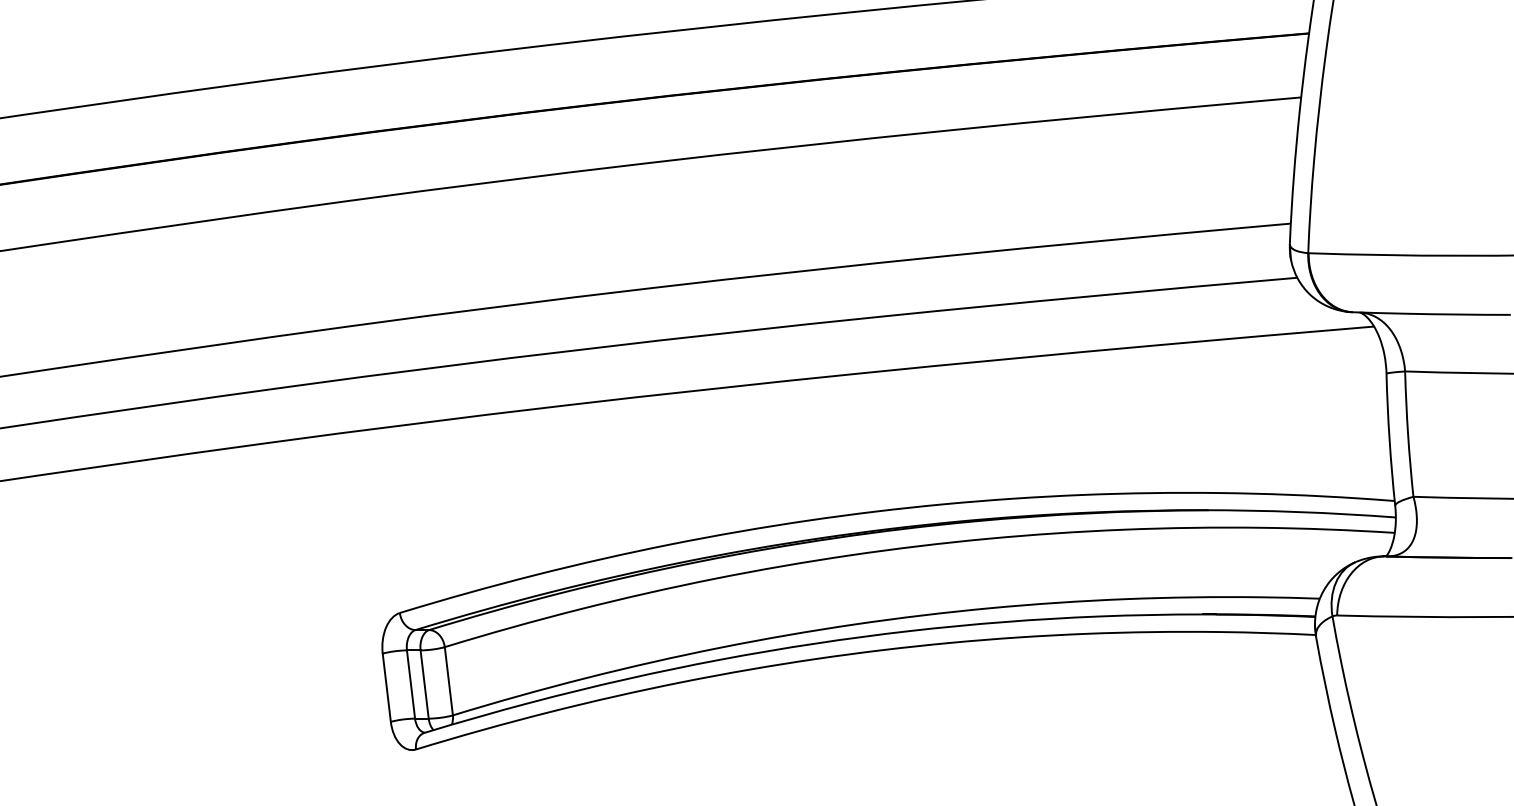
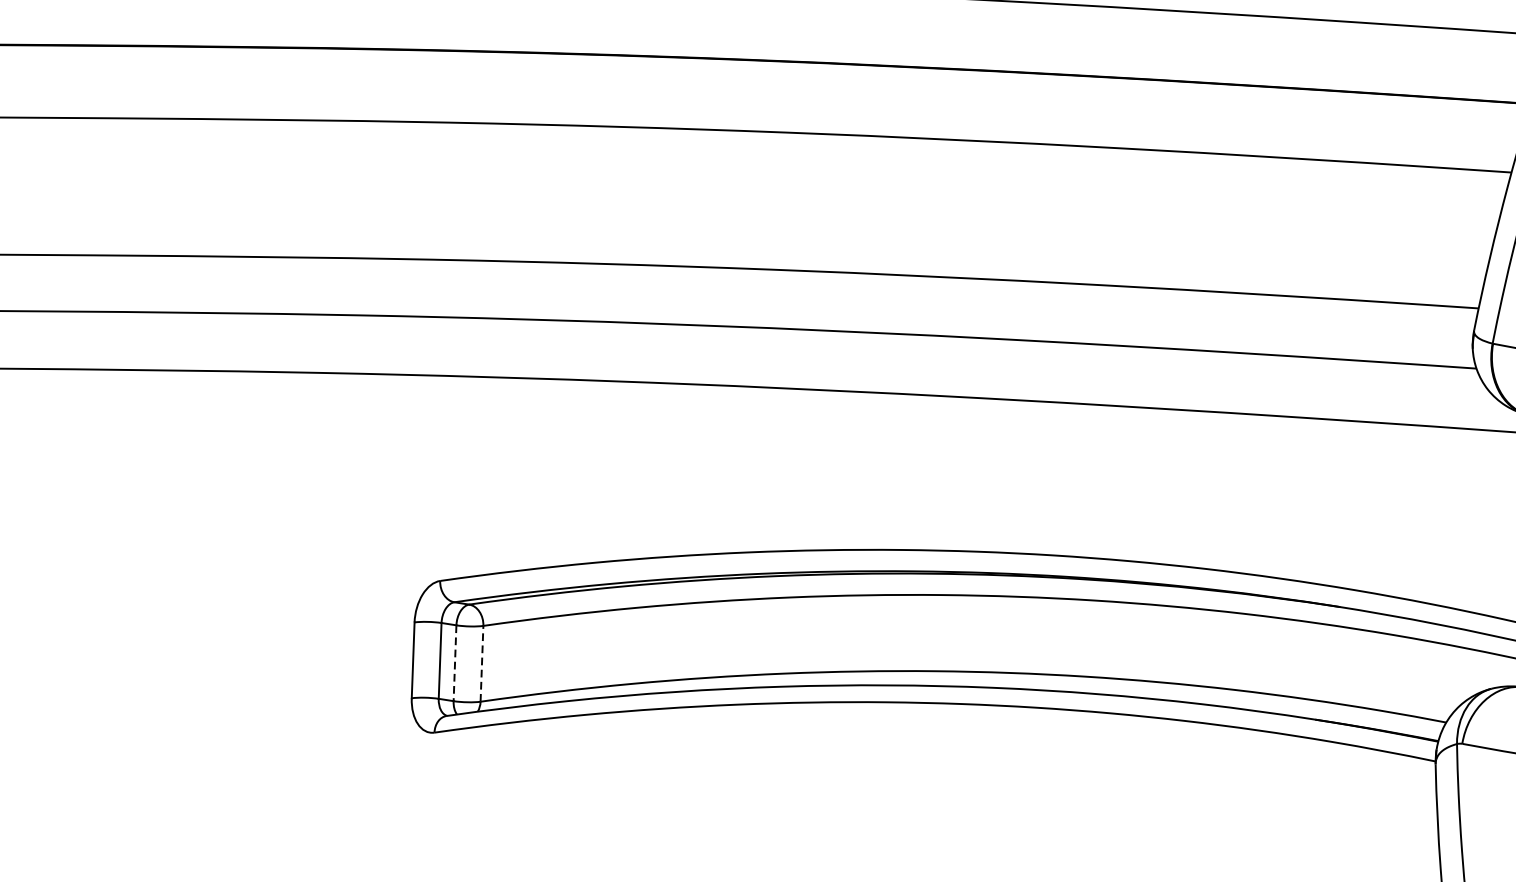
line: (448, 680) -> (481, 662), solid -> dashed
line: (424, 685) -> (454, 664), solid -> dashed

